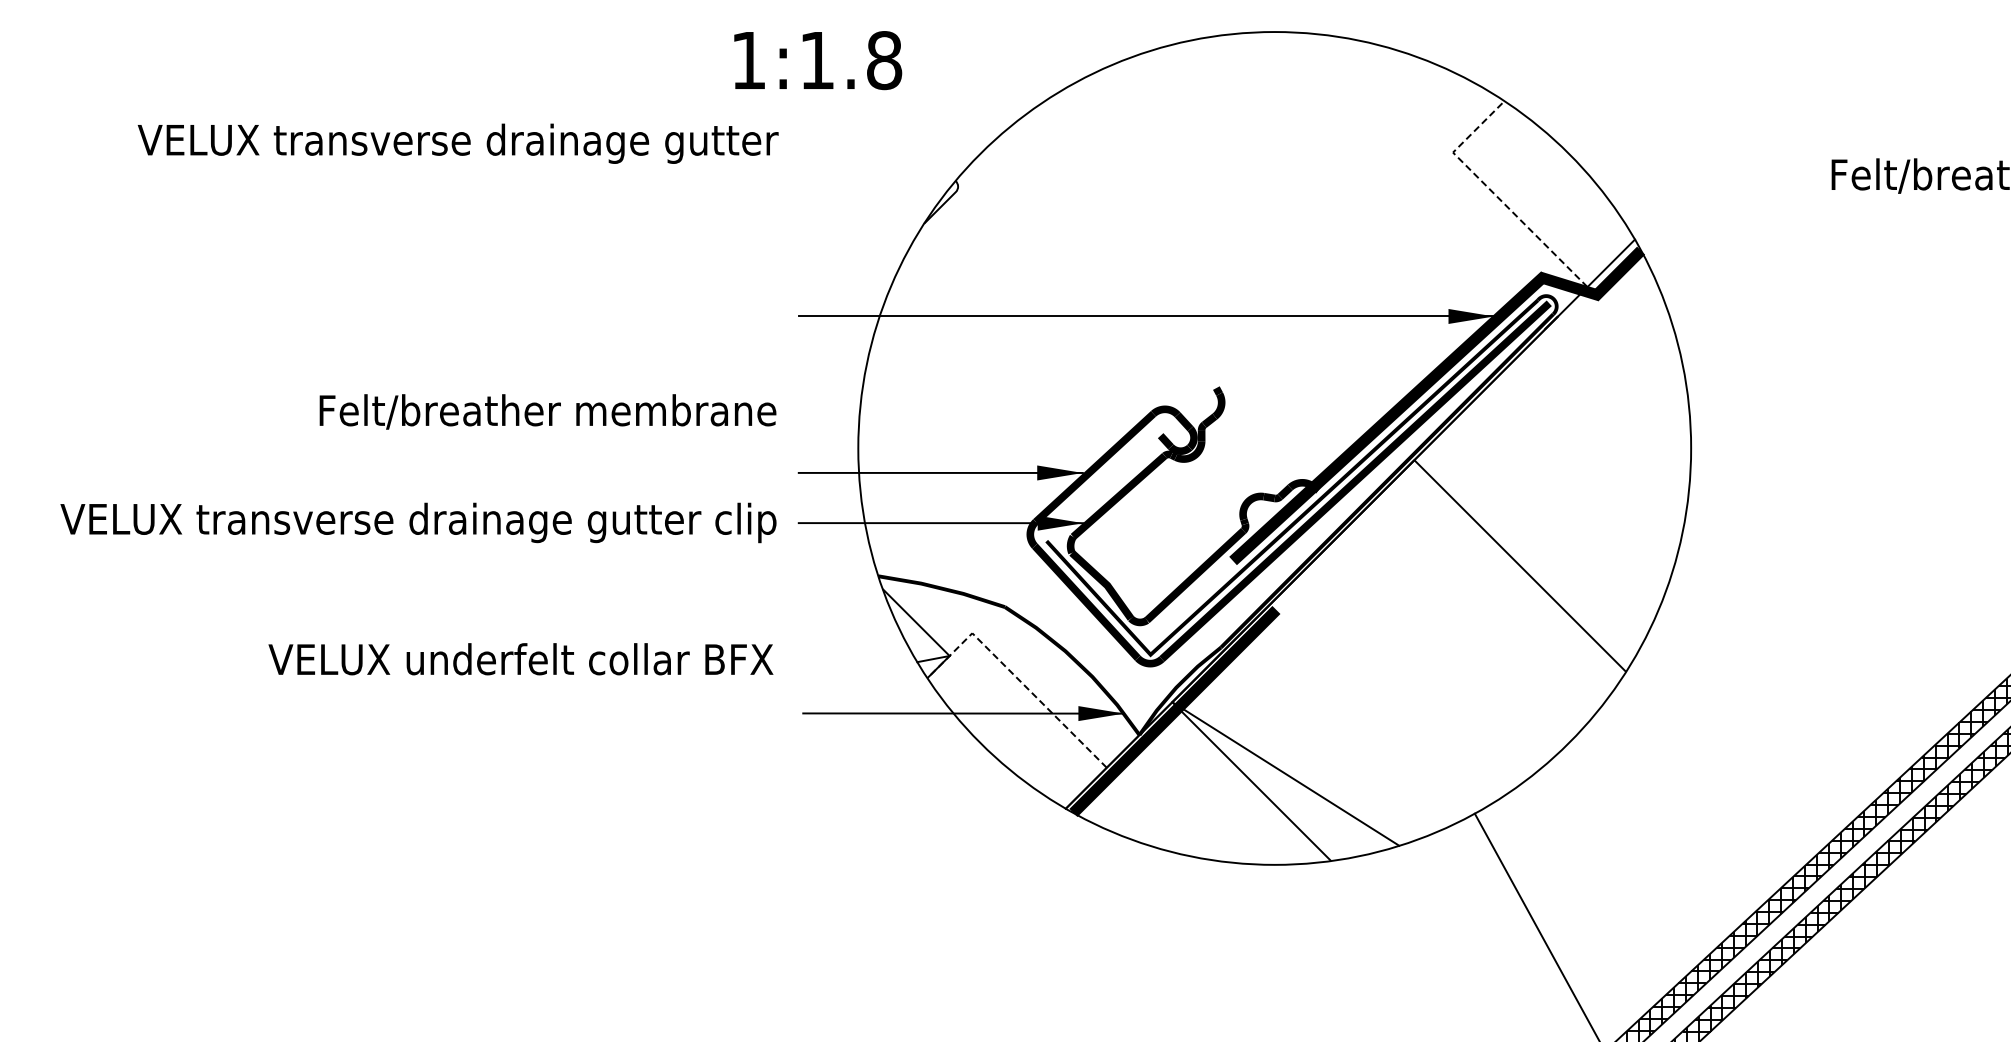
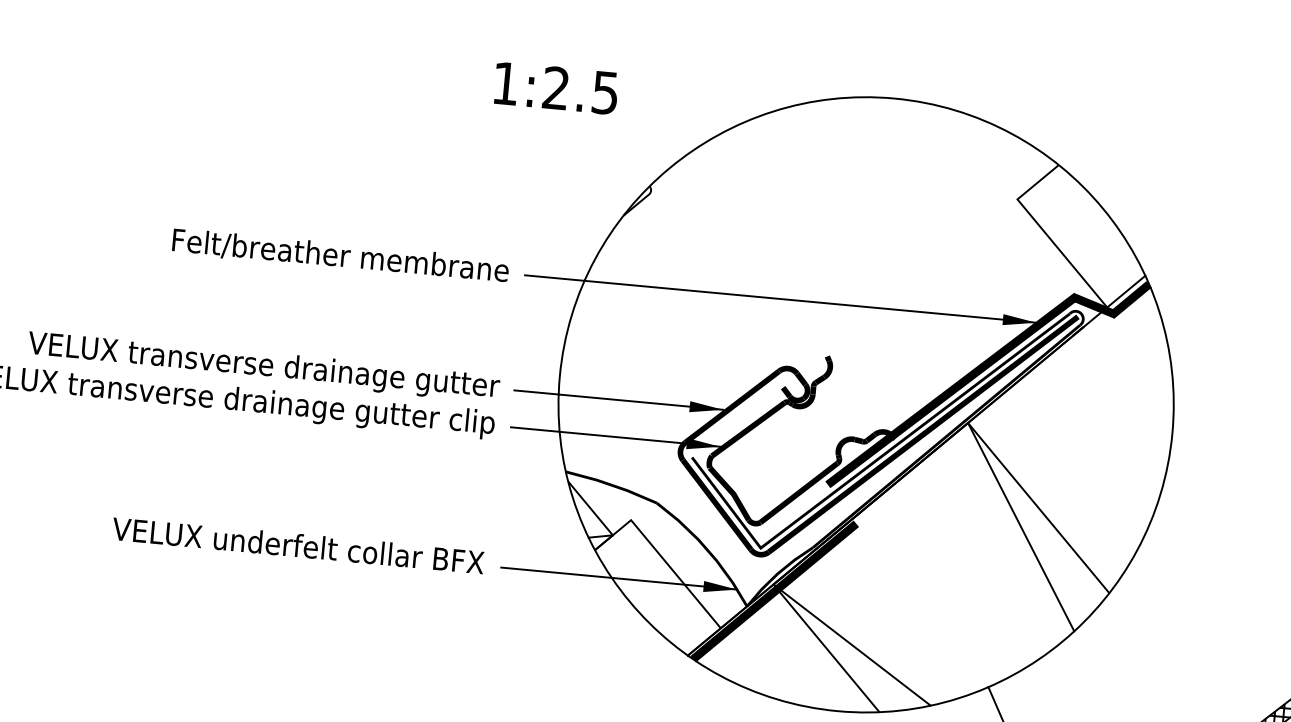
text: (851, 60) -> (581, 90), 1:1.8 -> 1:2.5
text: (457, 143) -> (263, 366), moved
line: (1493, 193) -> (1044, 232), dashed -> solid
text: (547, 411) -> (340, 255), moved
line: (1498, 593) -> (1020, 526), added
text: (520, 659) -> (297, 545), moved
line: (1016, 677) -> (660, 555), dashed -> solid

